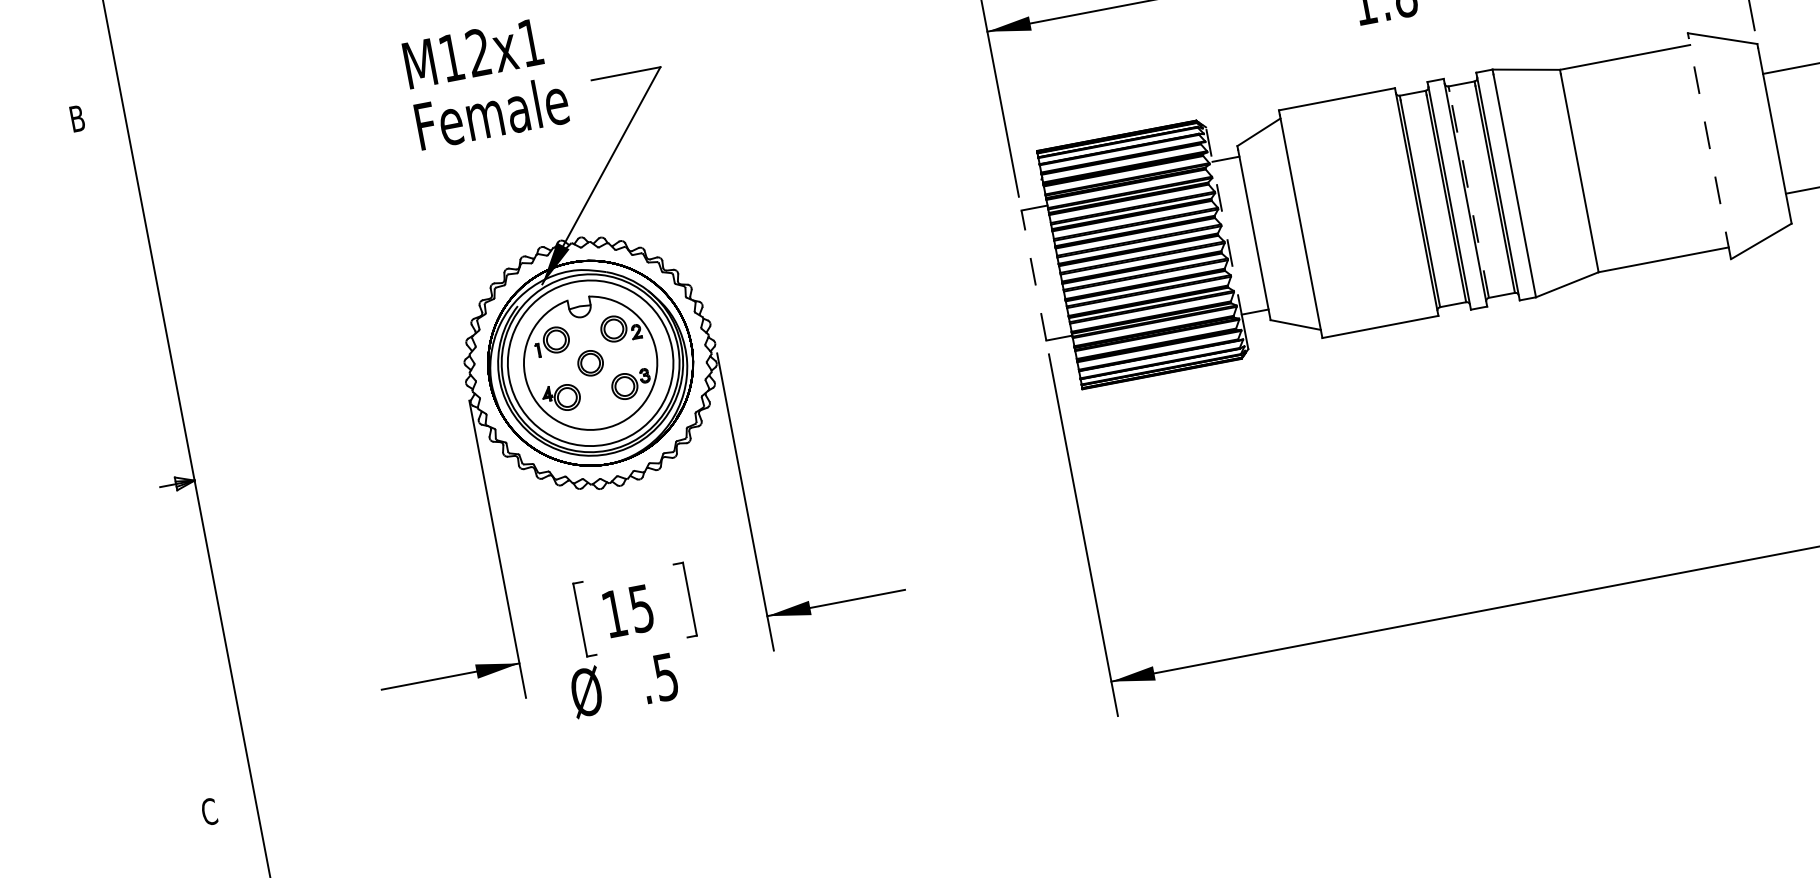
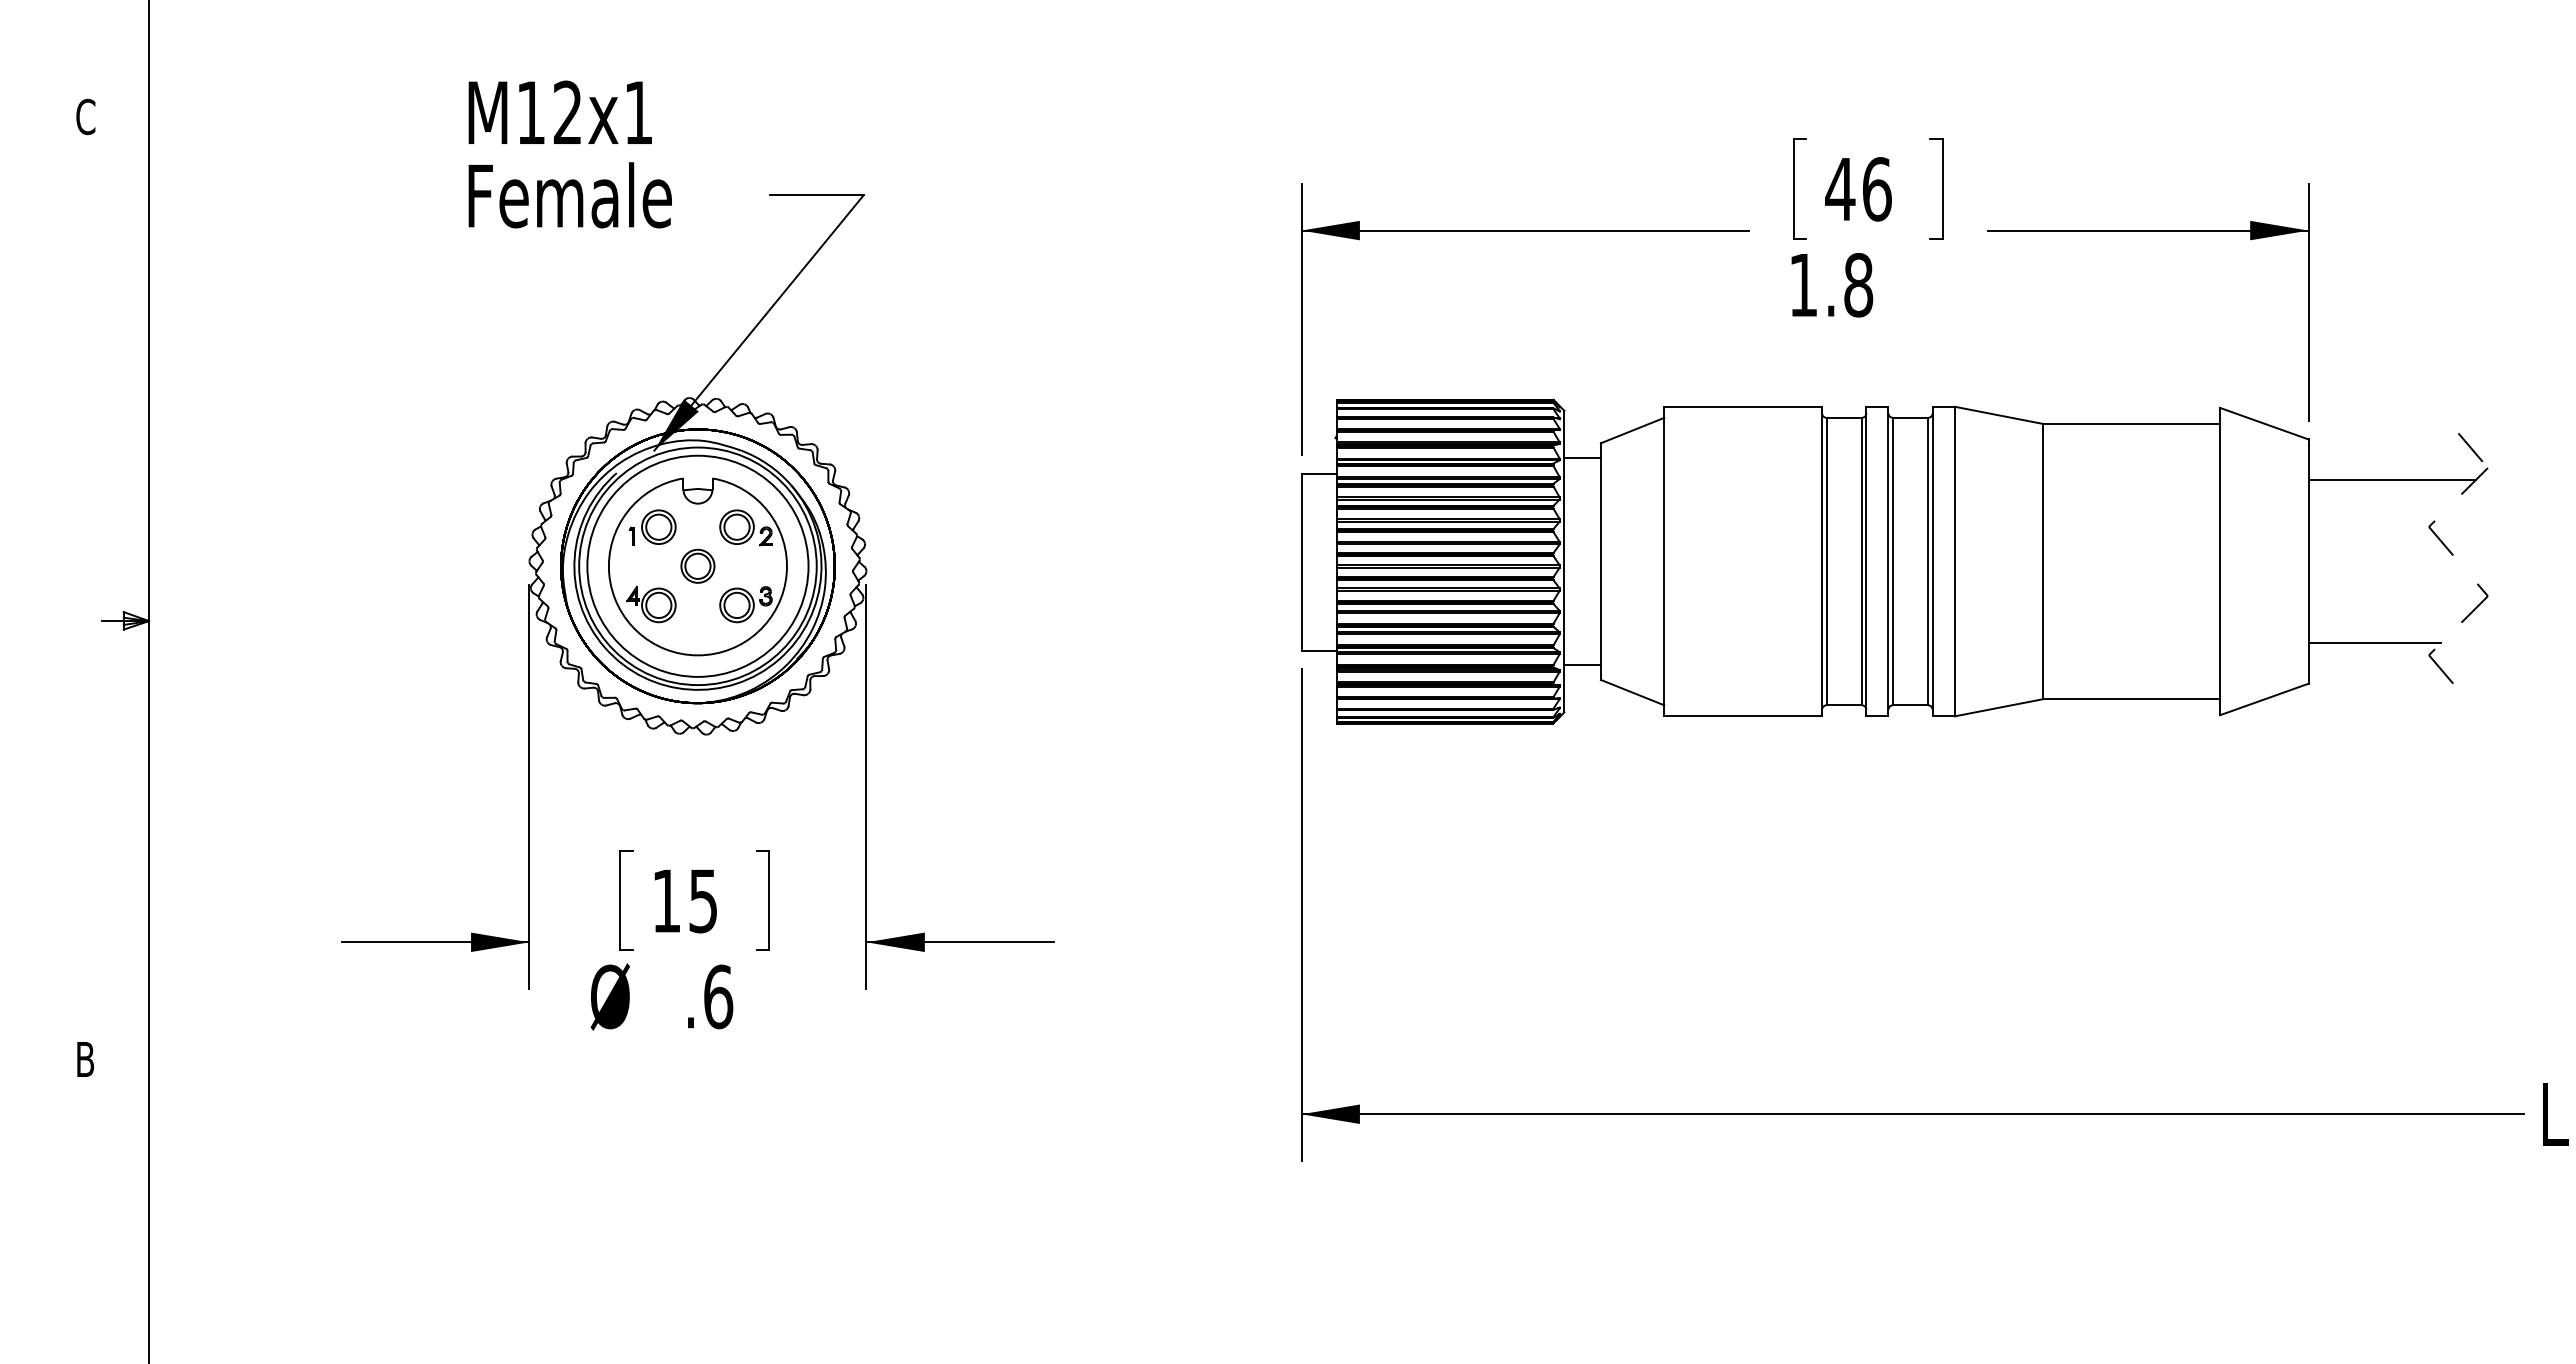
text: (485, 83) -> (569, 154), moved
text: (77, 118) -> (85, 116), B -> C
line: (1710, 148) -> (2220, 564), dashed -> solid
line: (1468, 194) -> (1892, 564), dashed -> solid
line: (1224, 224) -> (1564, 542), dashed -> solid
line: (1033, 275) -> (1301, 561), dashed -> solid
text: (666, 676) -> (718, 996), .5 -> .6
text: (209, 811) -> (85, 1059), C -> B

